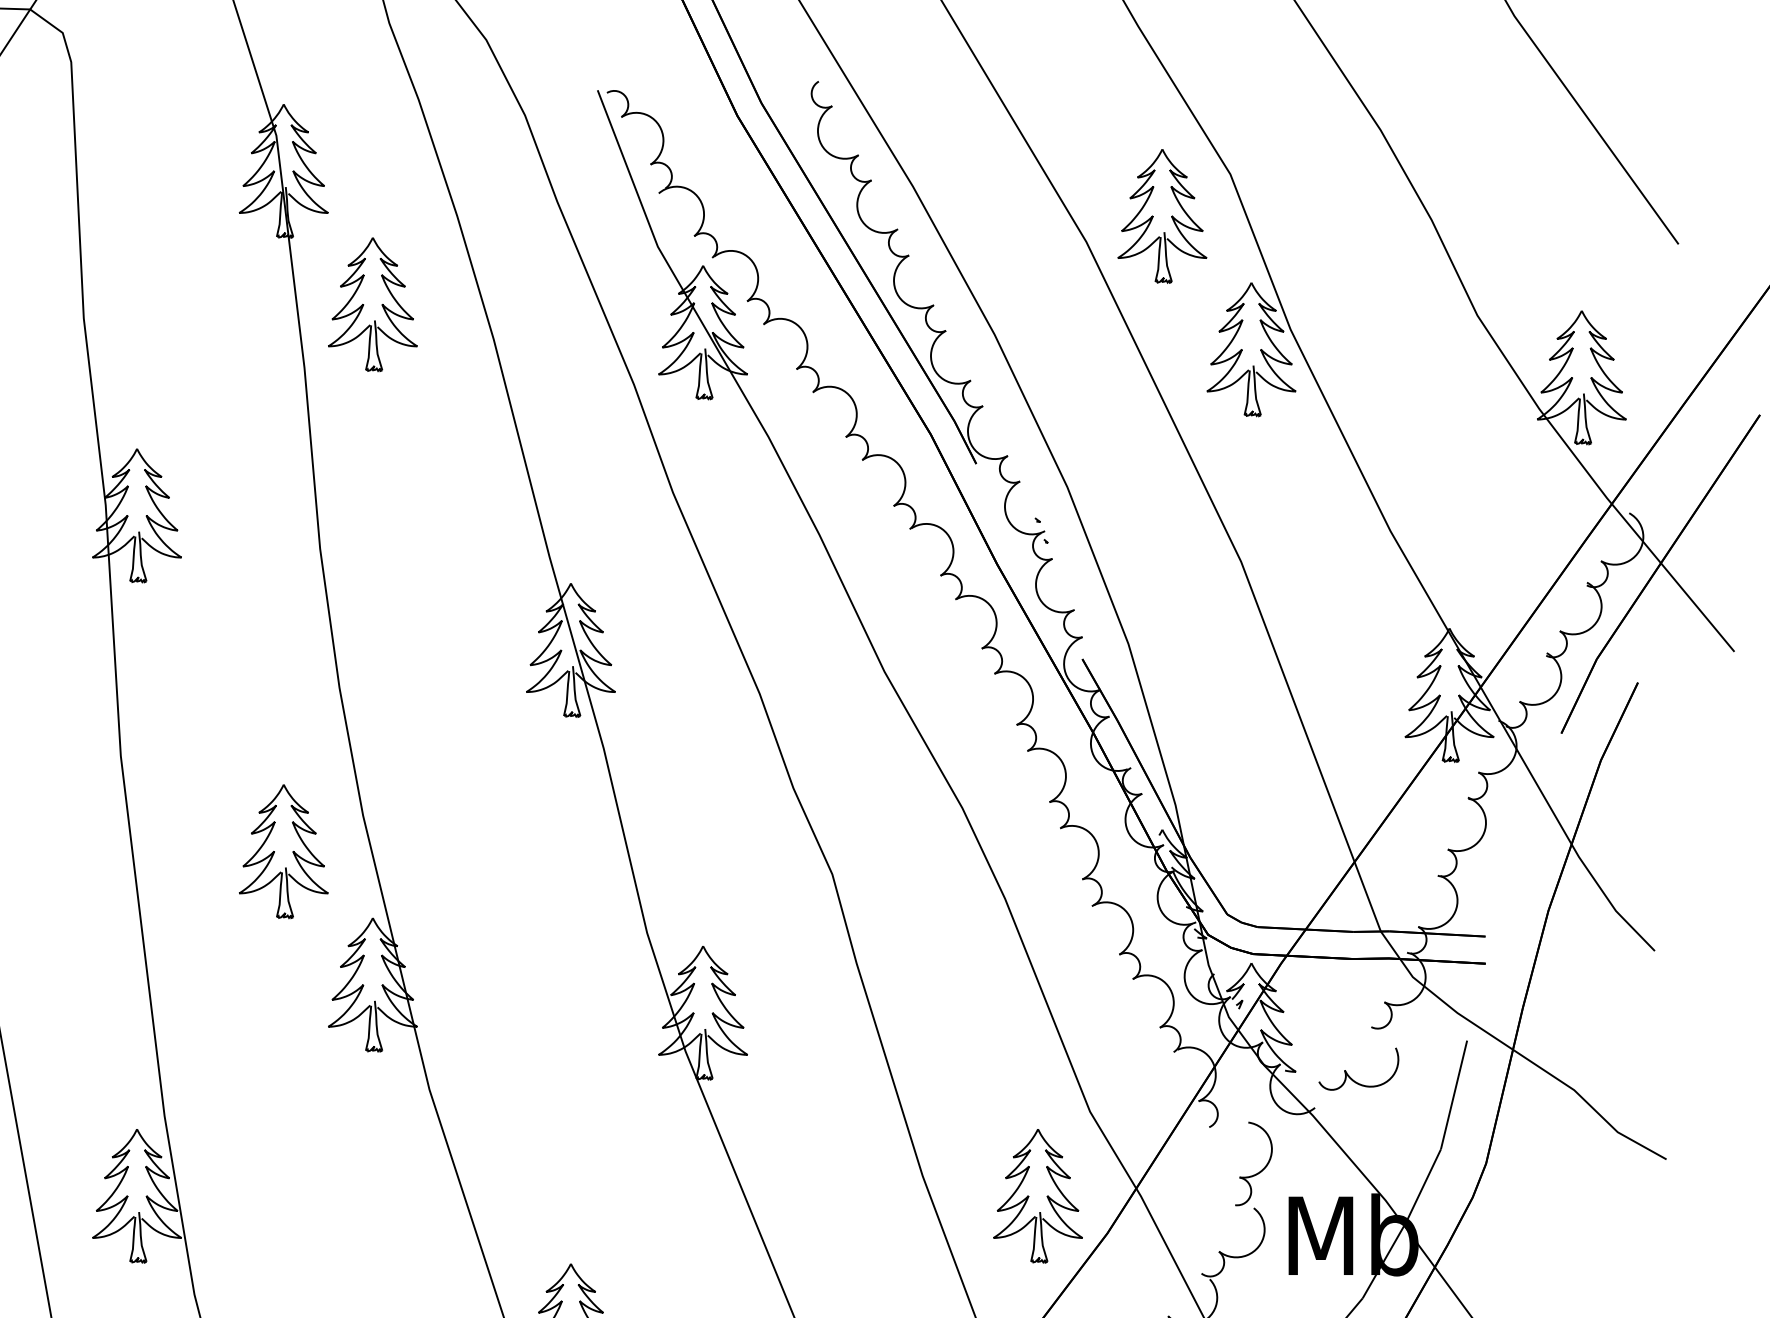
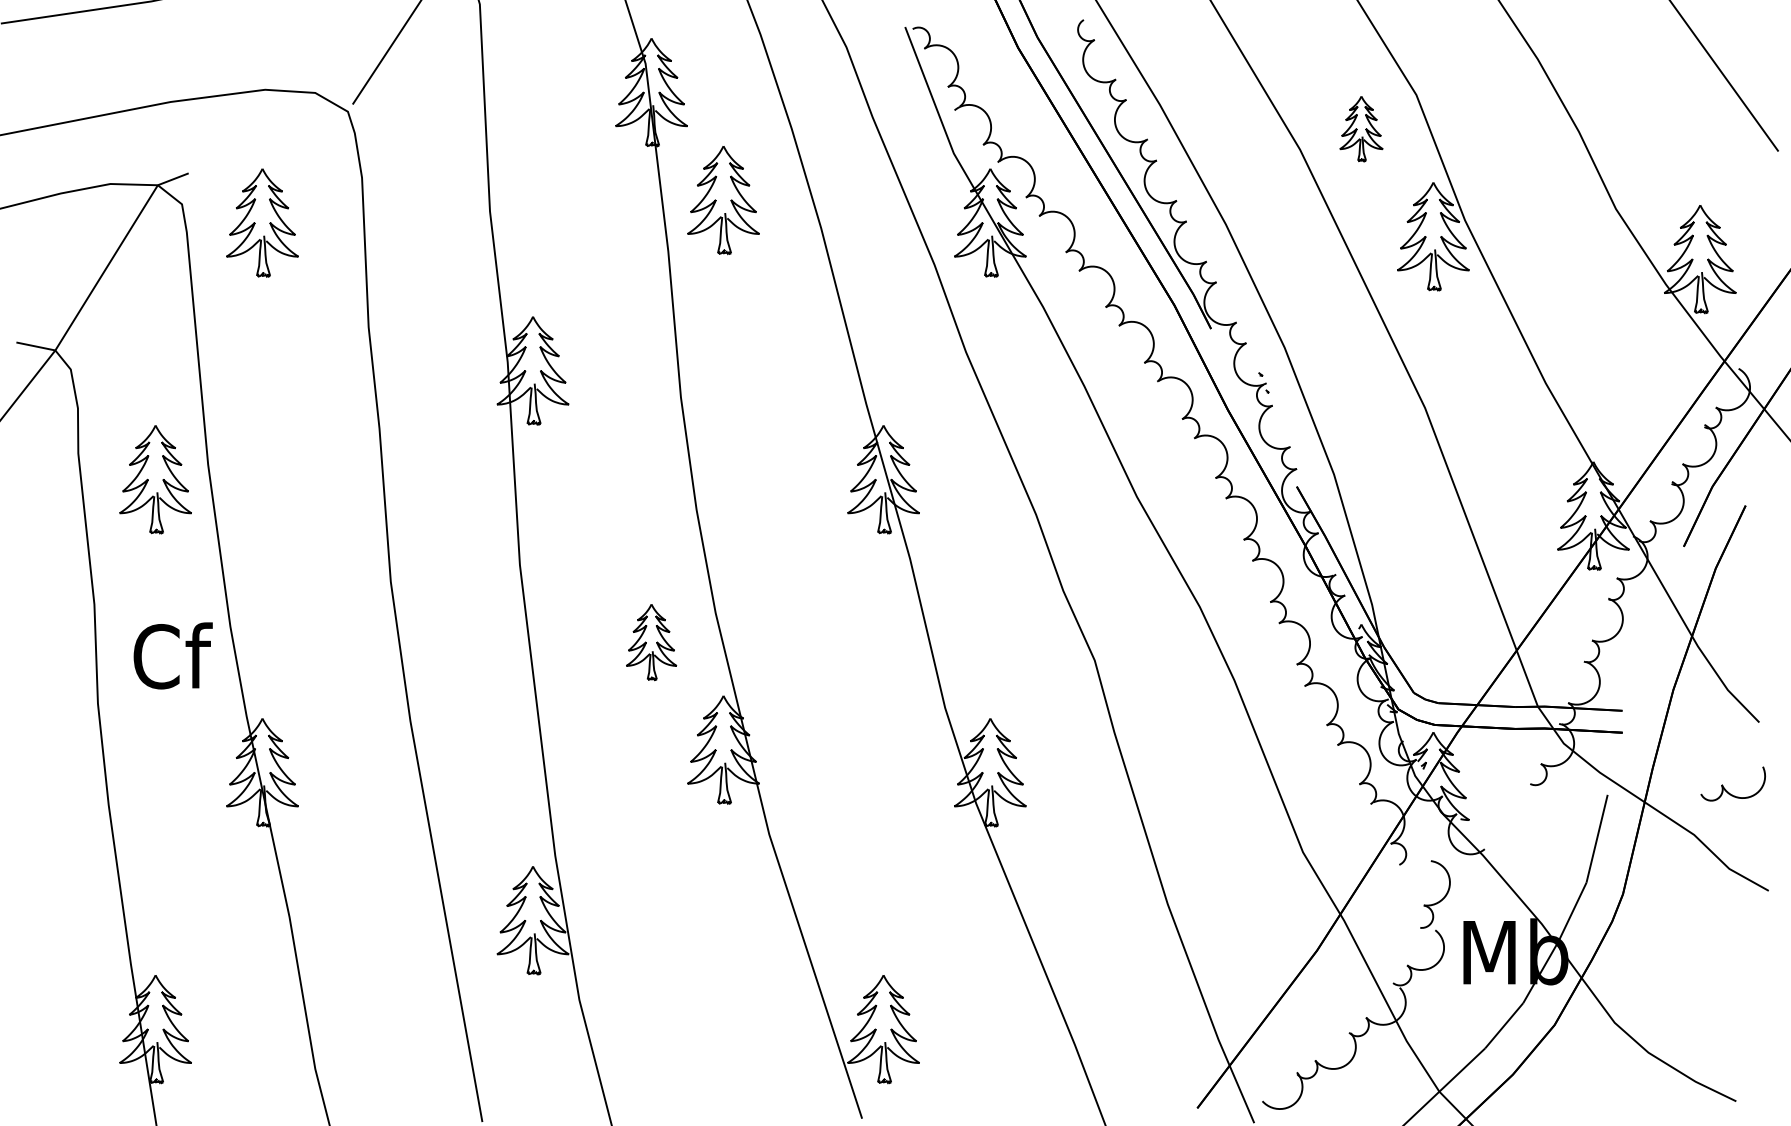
part: (1162, 215) -> (1361, 128), size x0.6
part: (283, 852) -> (651, 642), size x0.7
part: (1350, 1076) -> (1726, 789), moved
part: (1037, 1196) -> (1260, 920), removed

